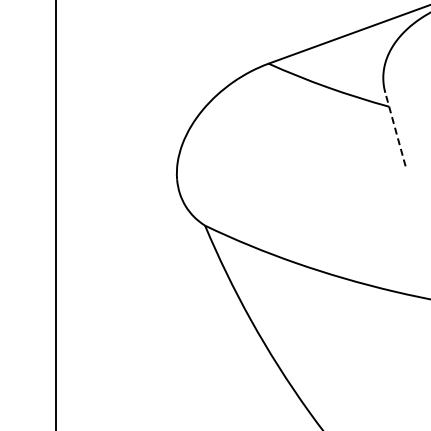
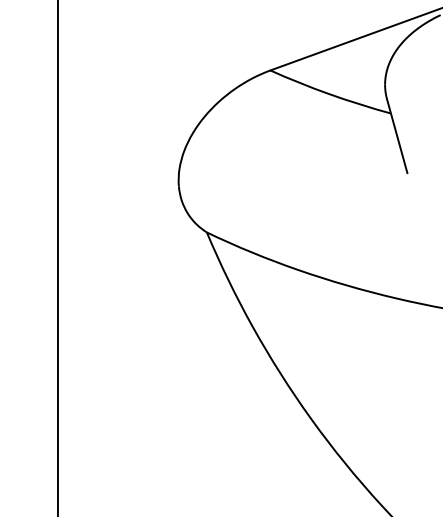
line: (395, 128) -> (397, 135), dashed -> solid

